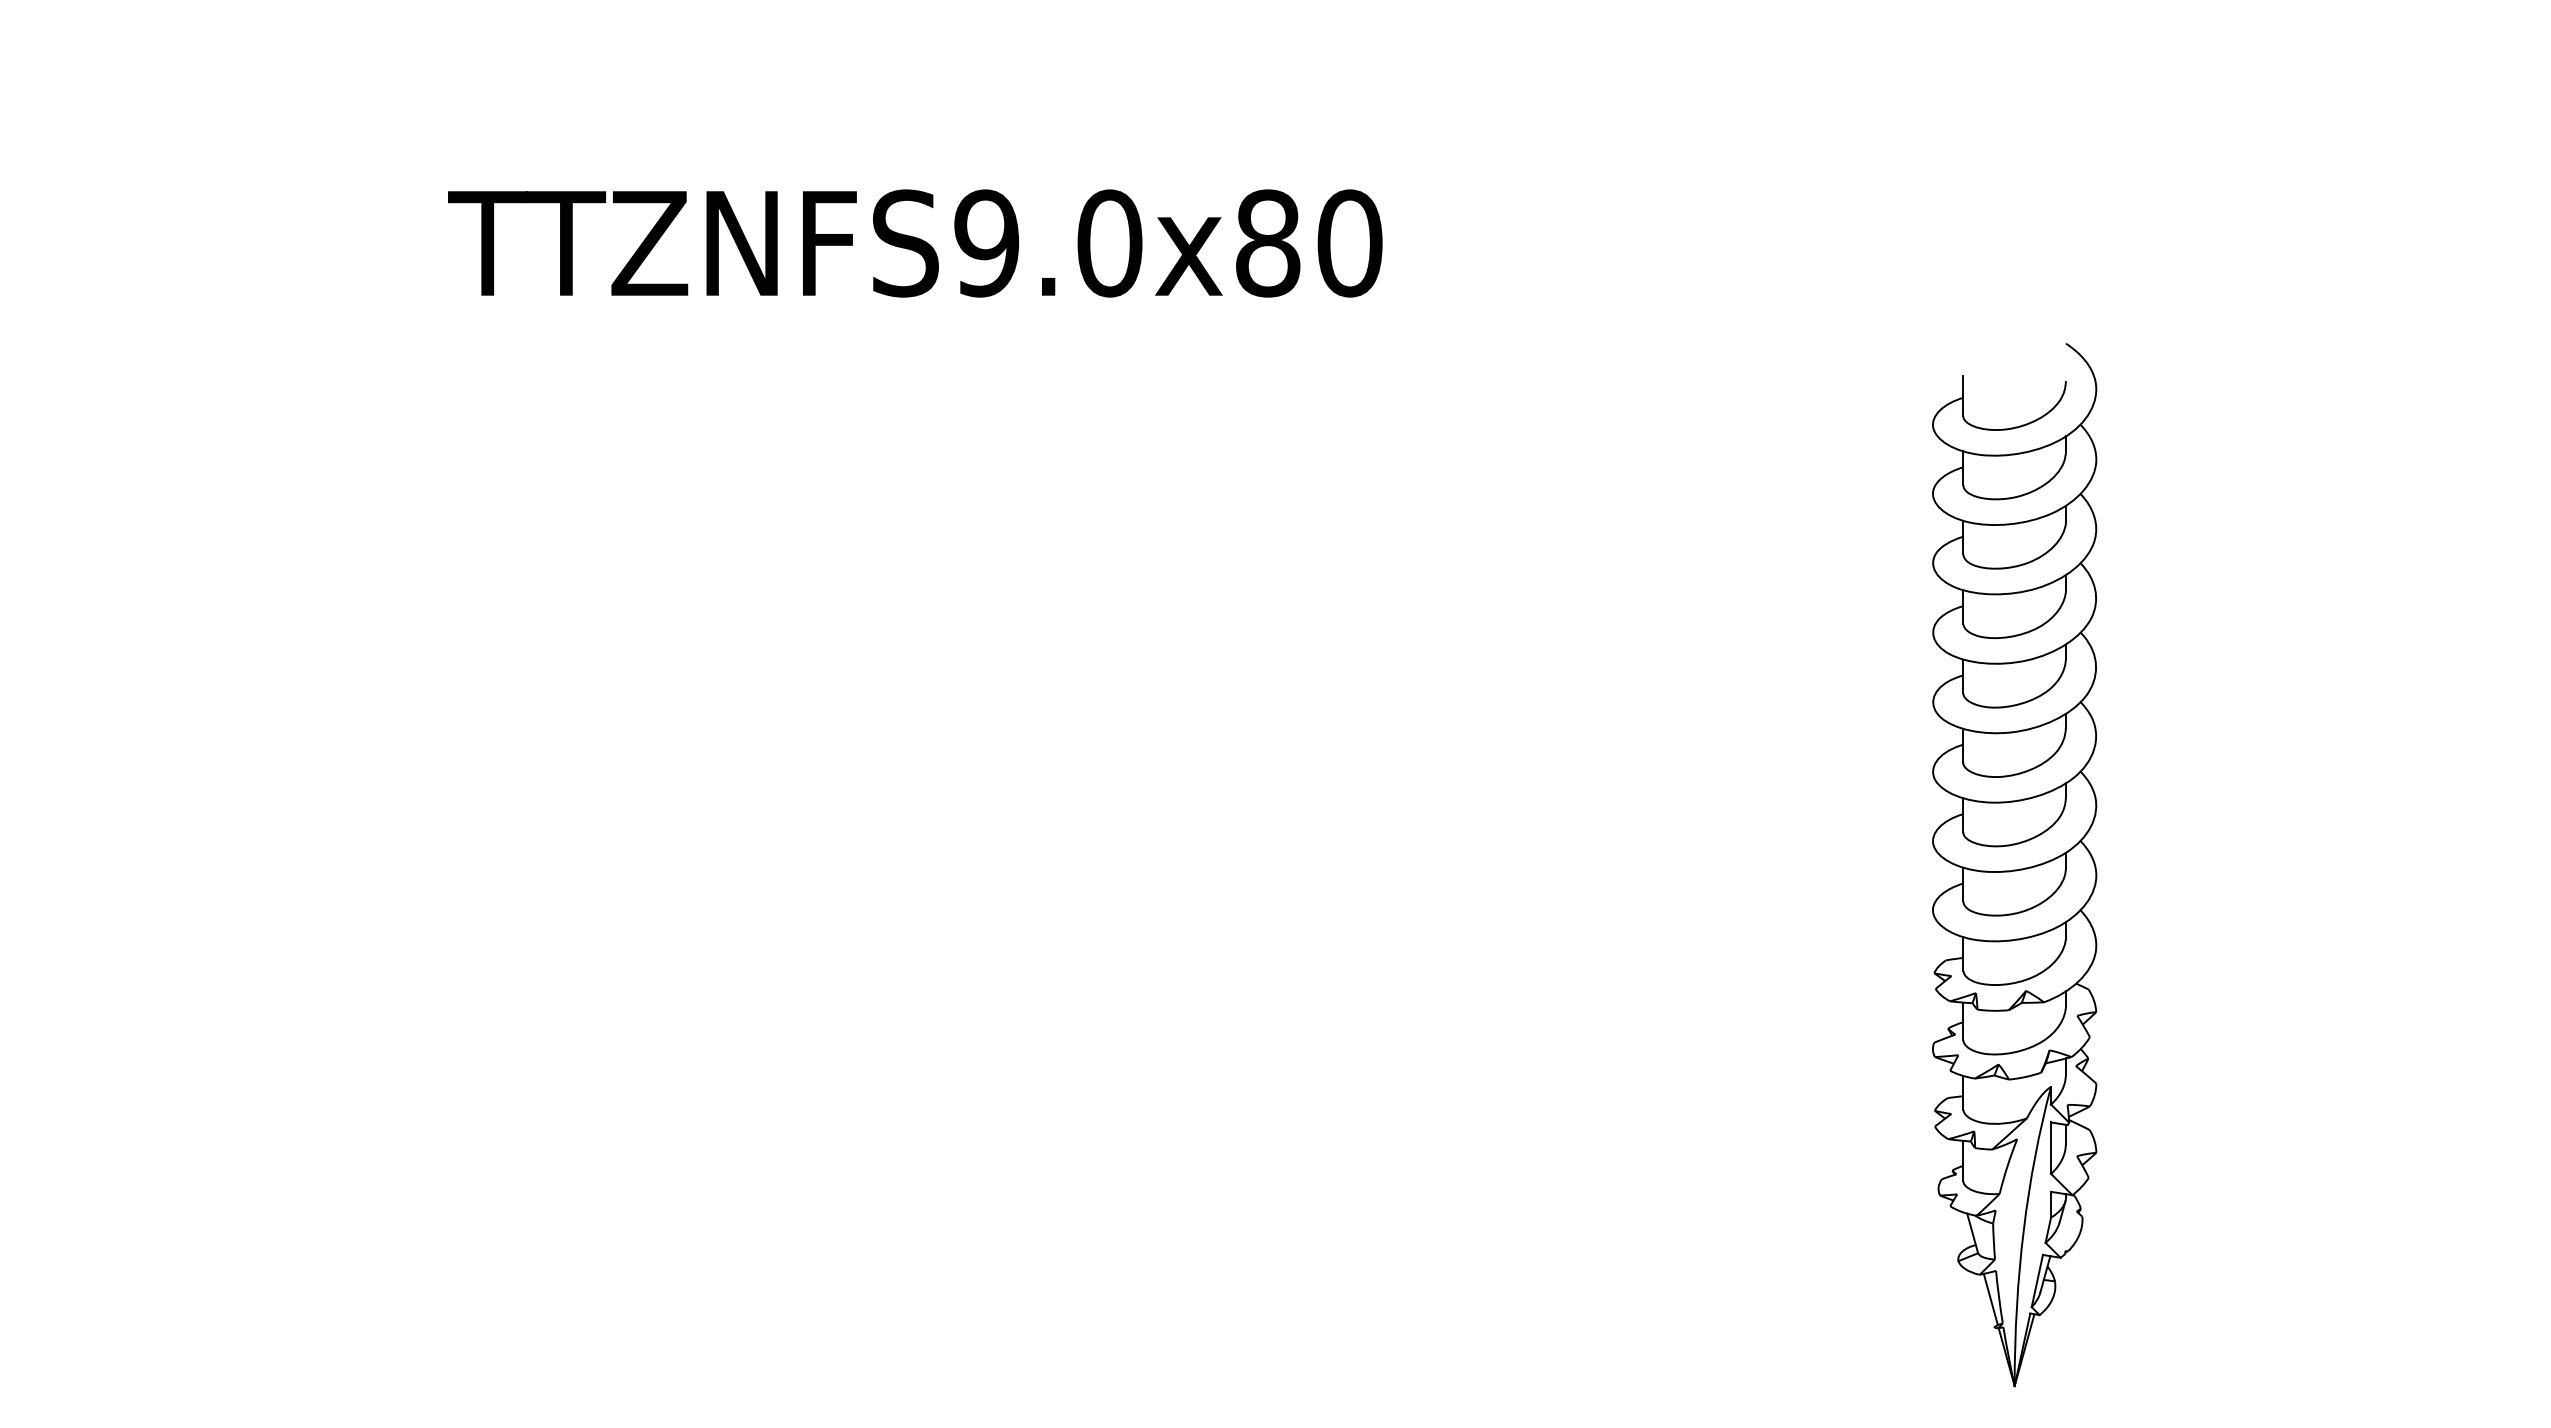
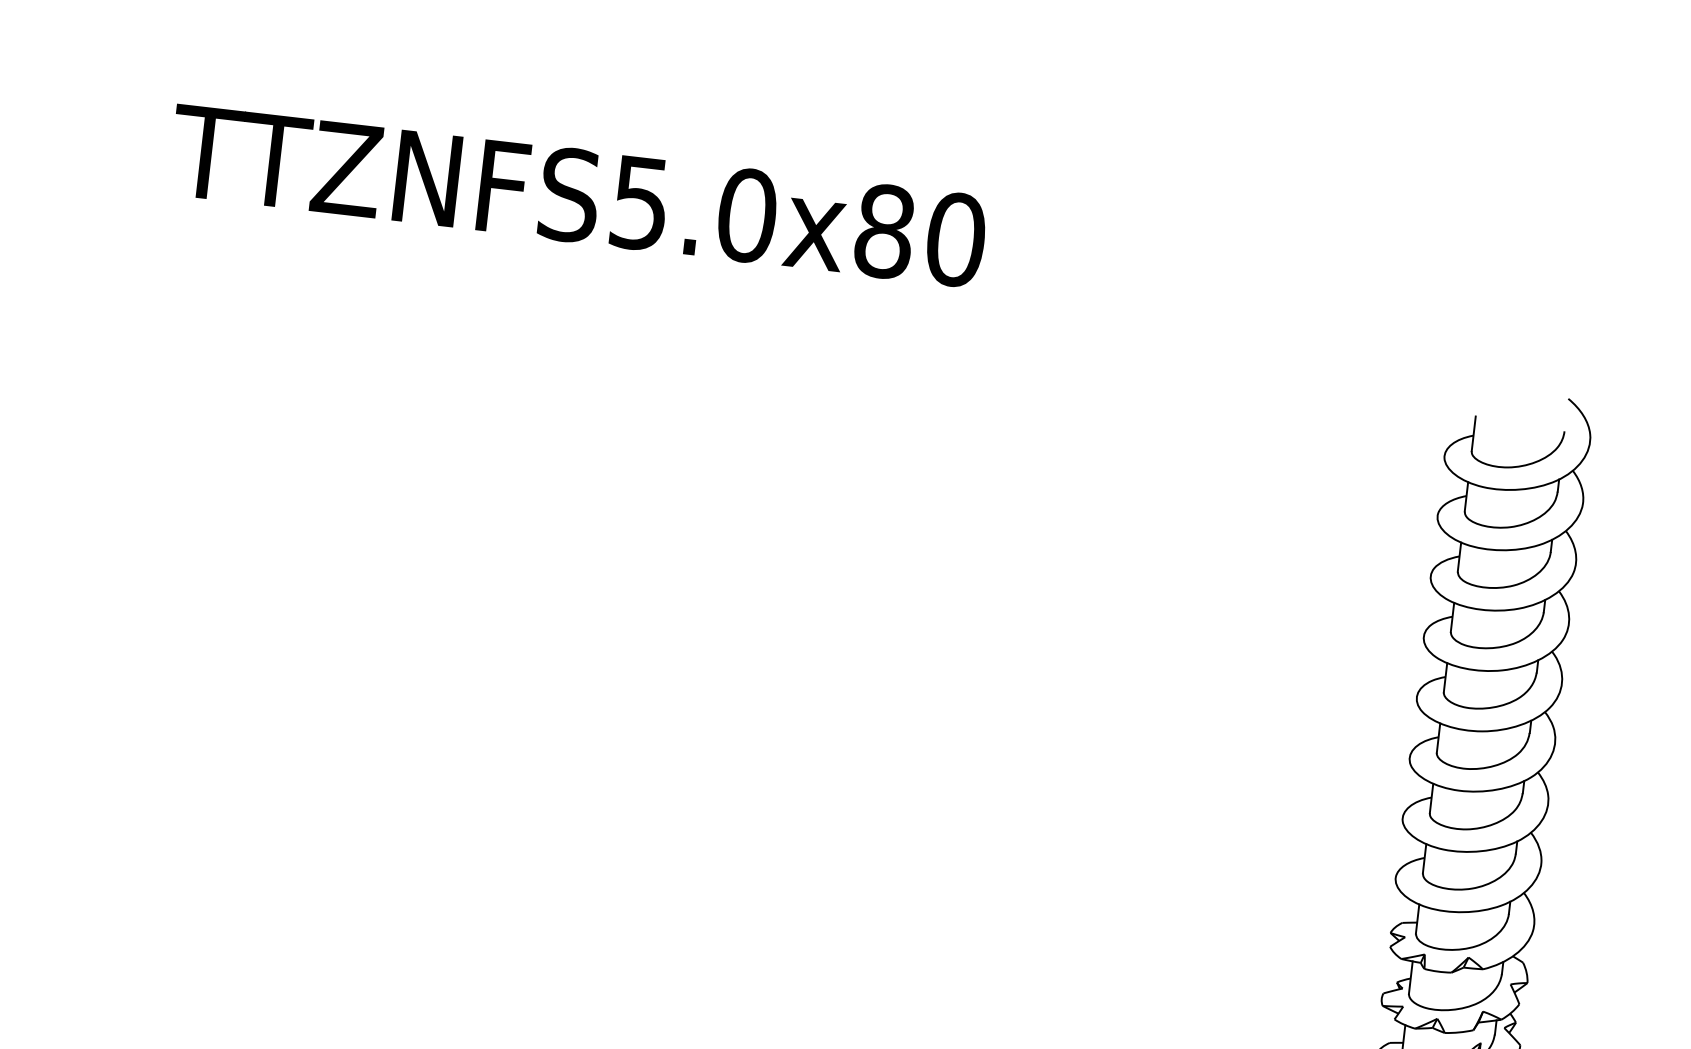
text: (986, 243) -> (639, 203), TTZNFS9.0x80 -> TTZNFS5.0x80

